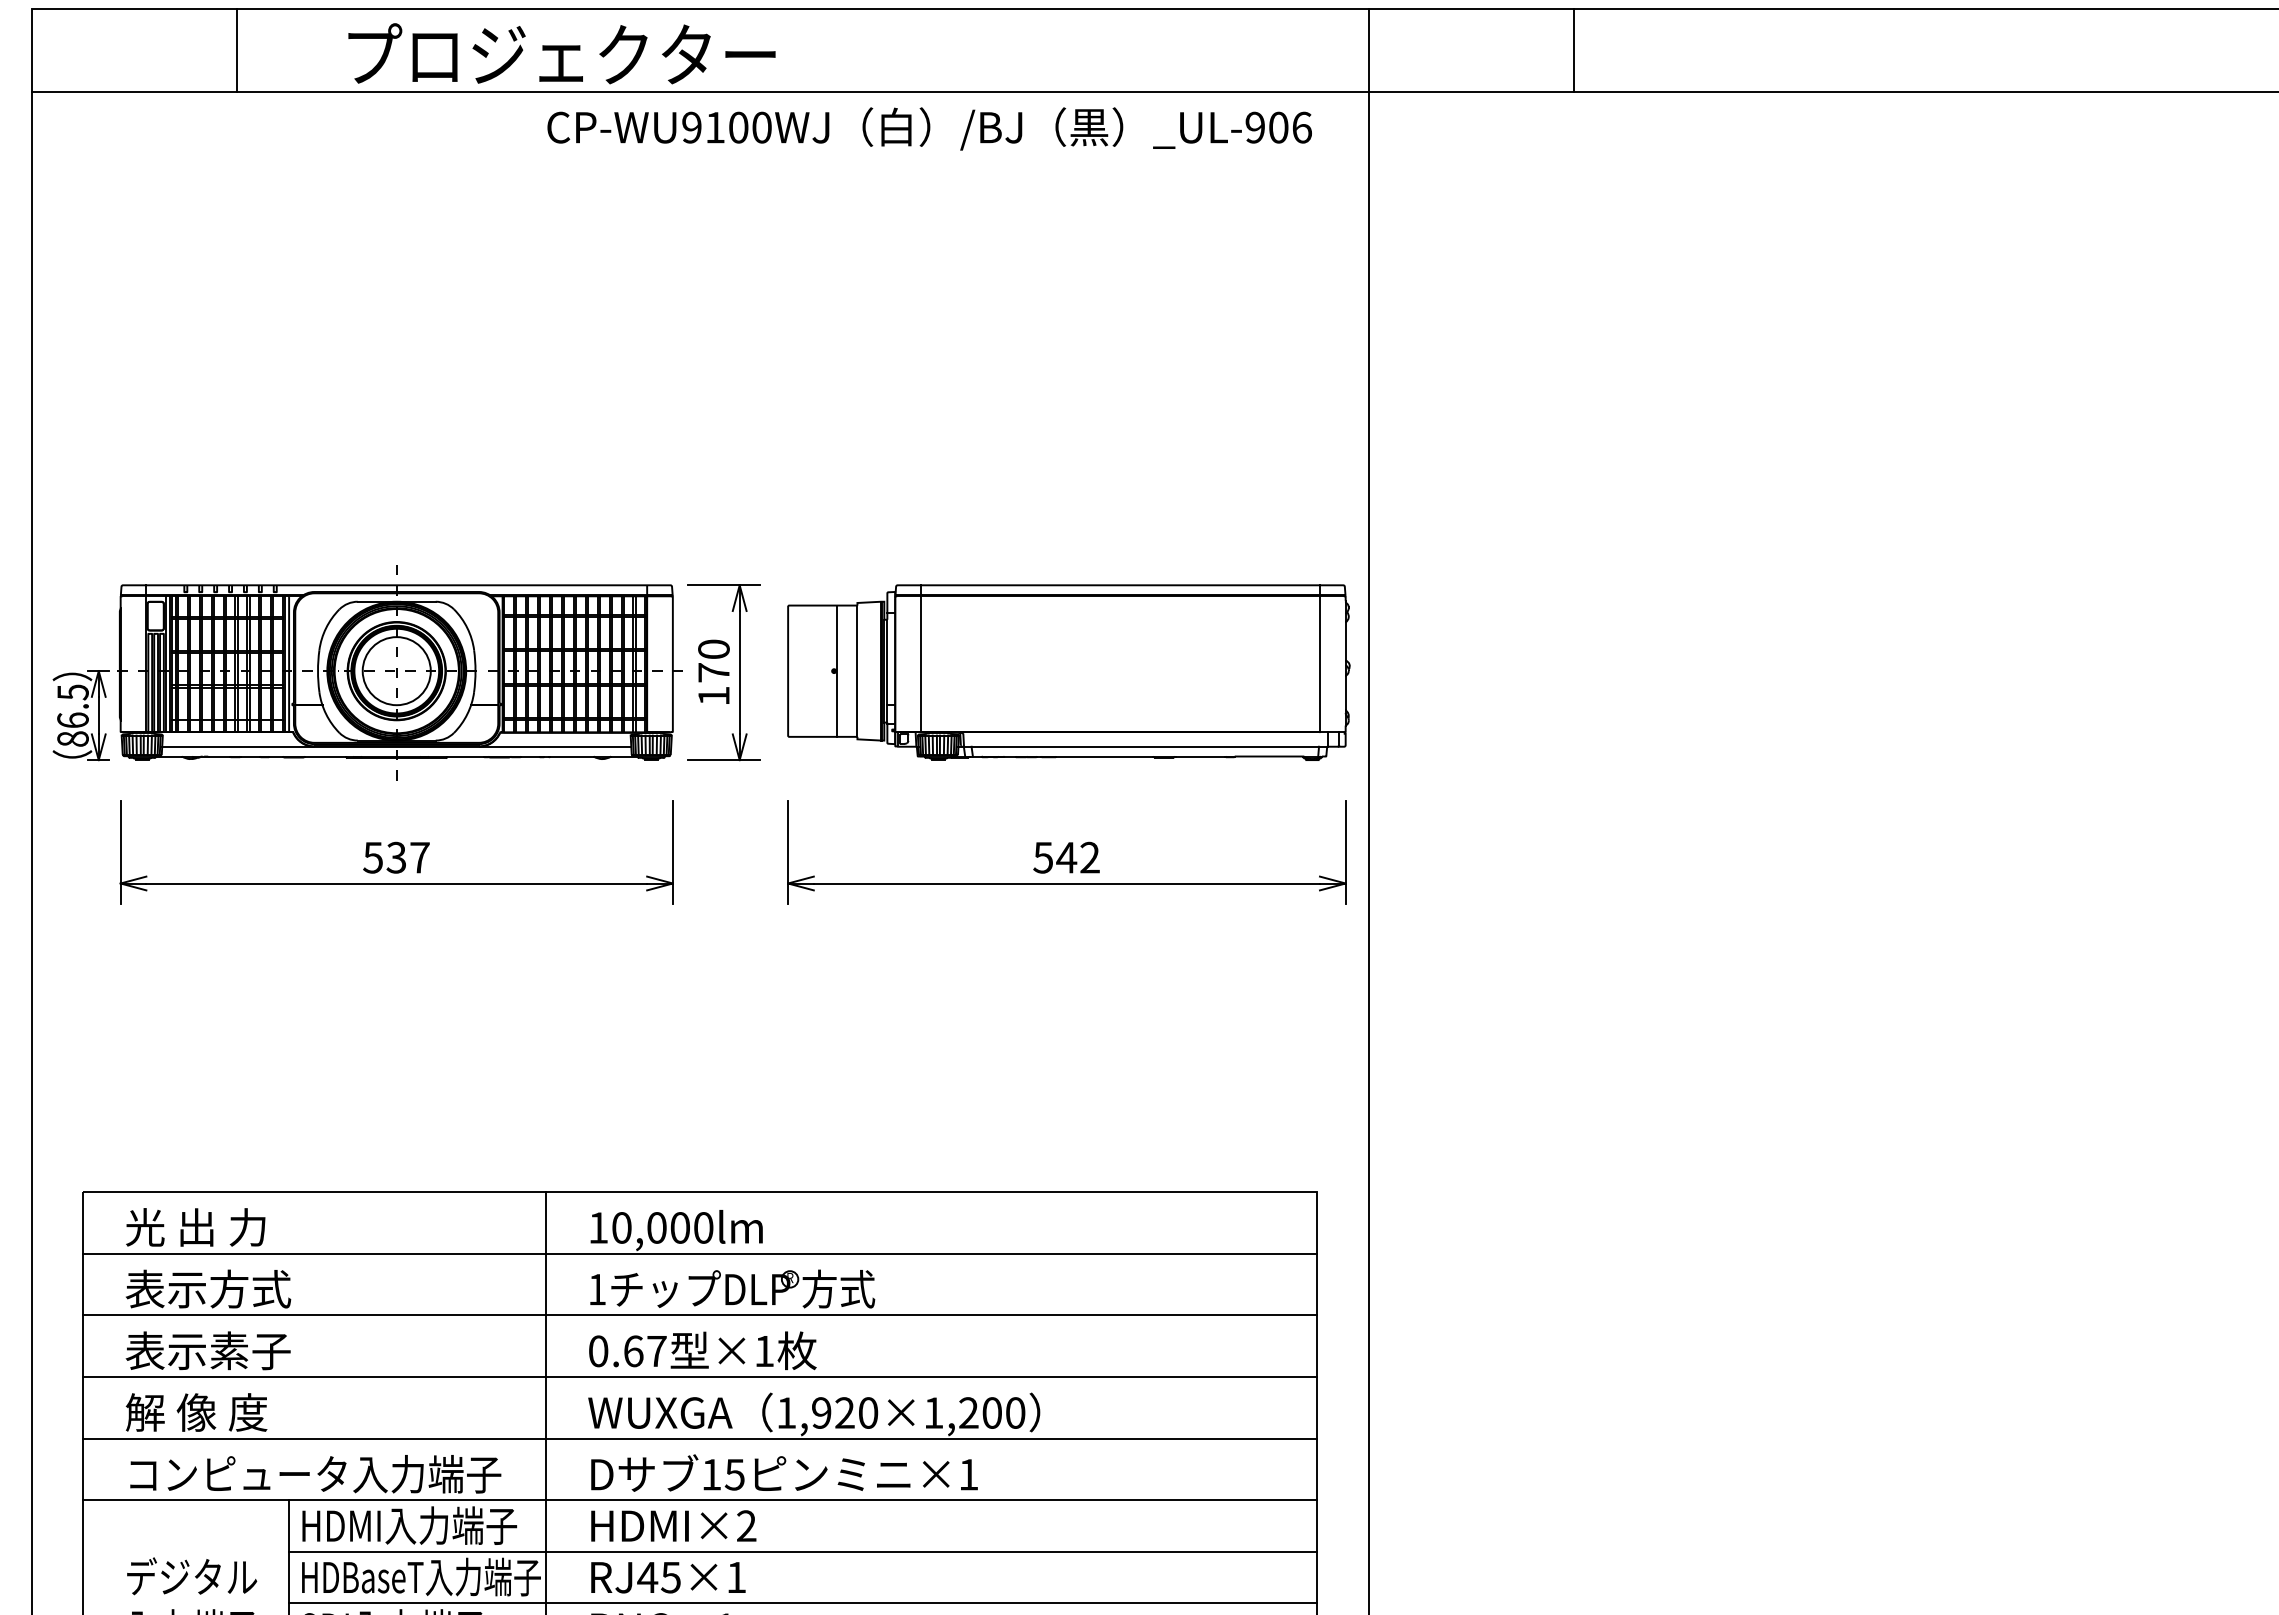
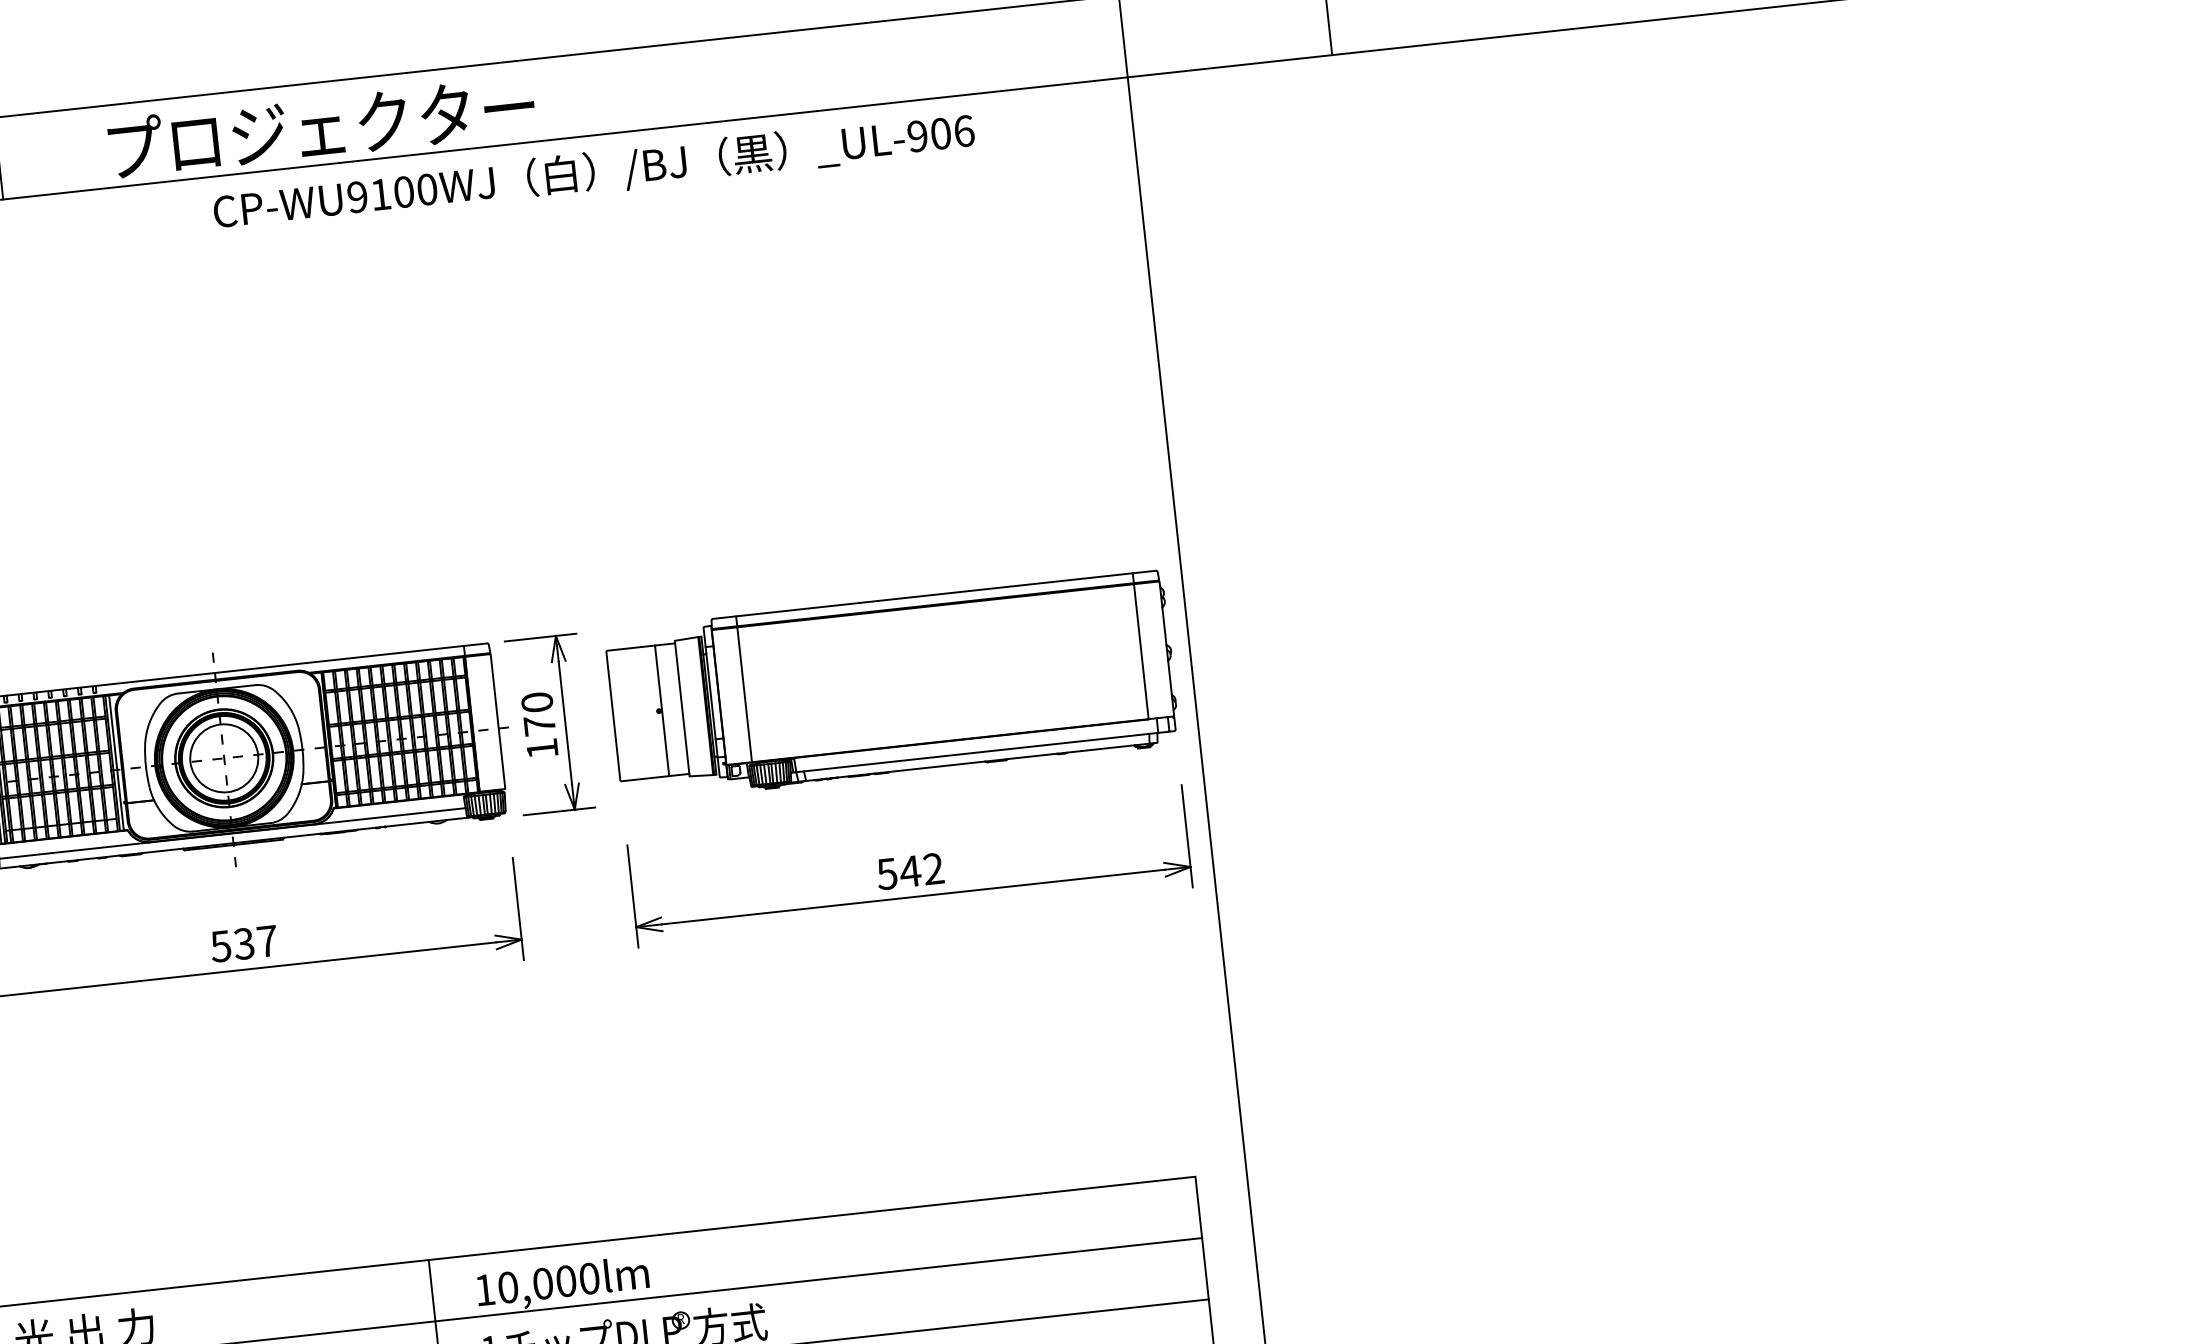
text: (929, 128) -> (593, 172), moved

